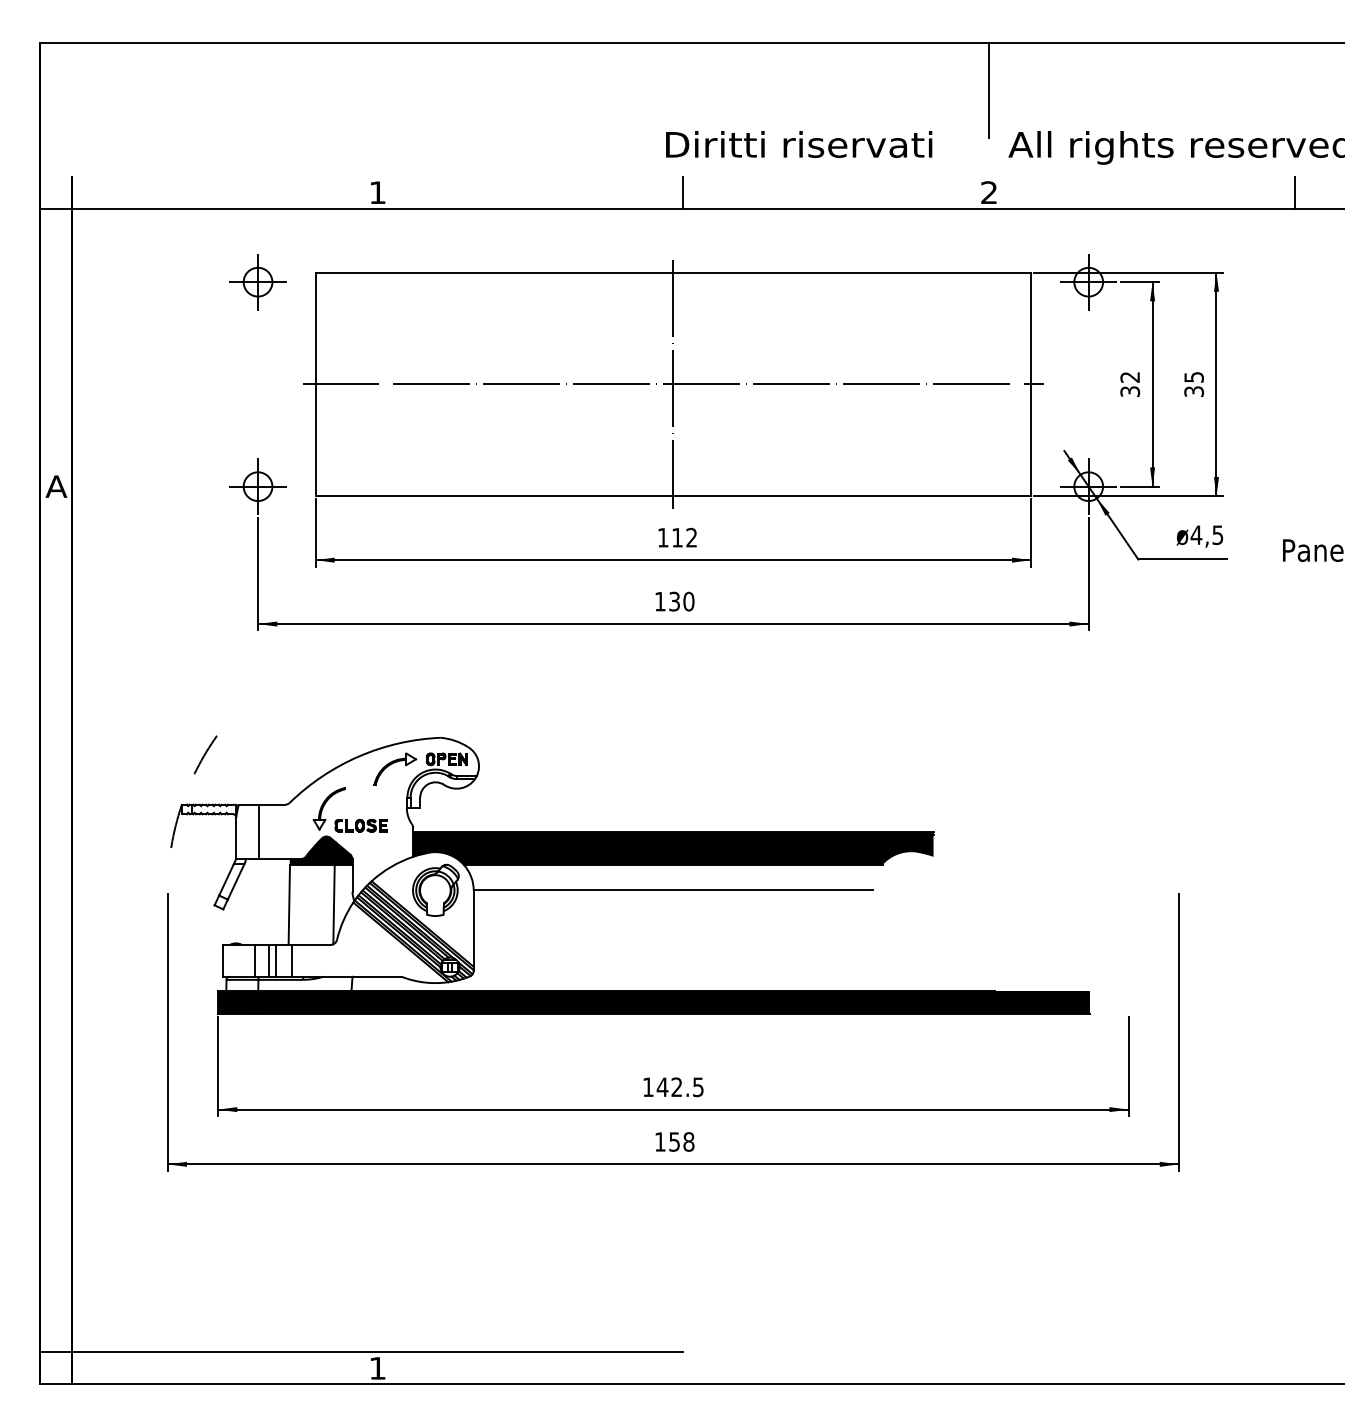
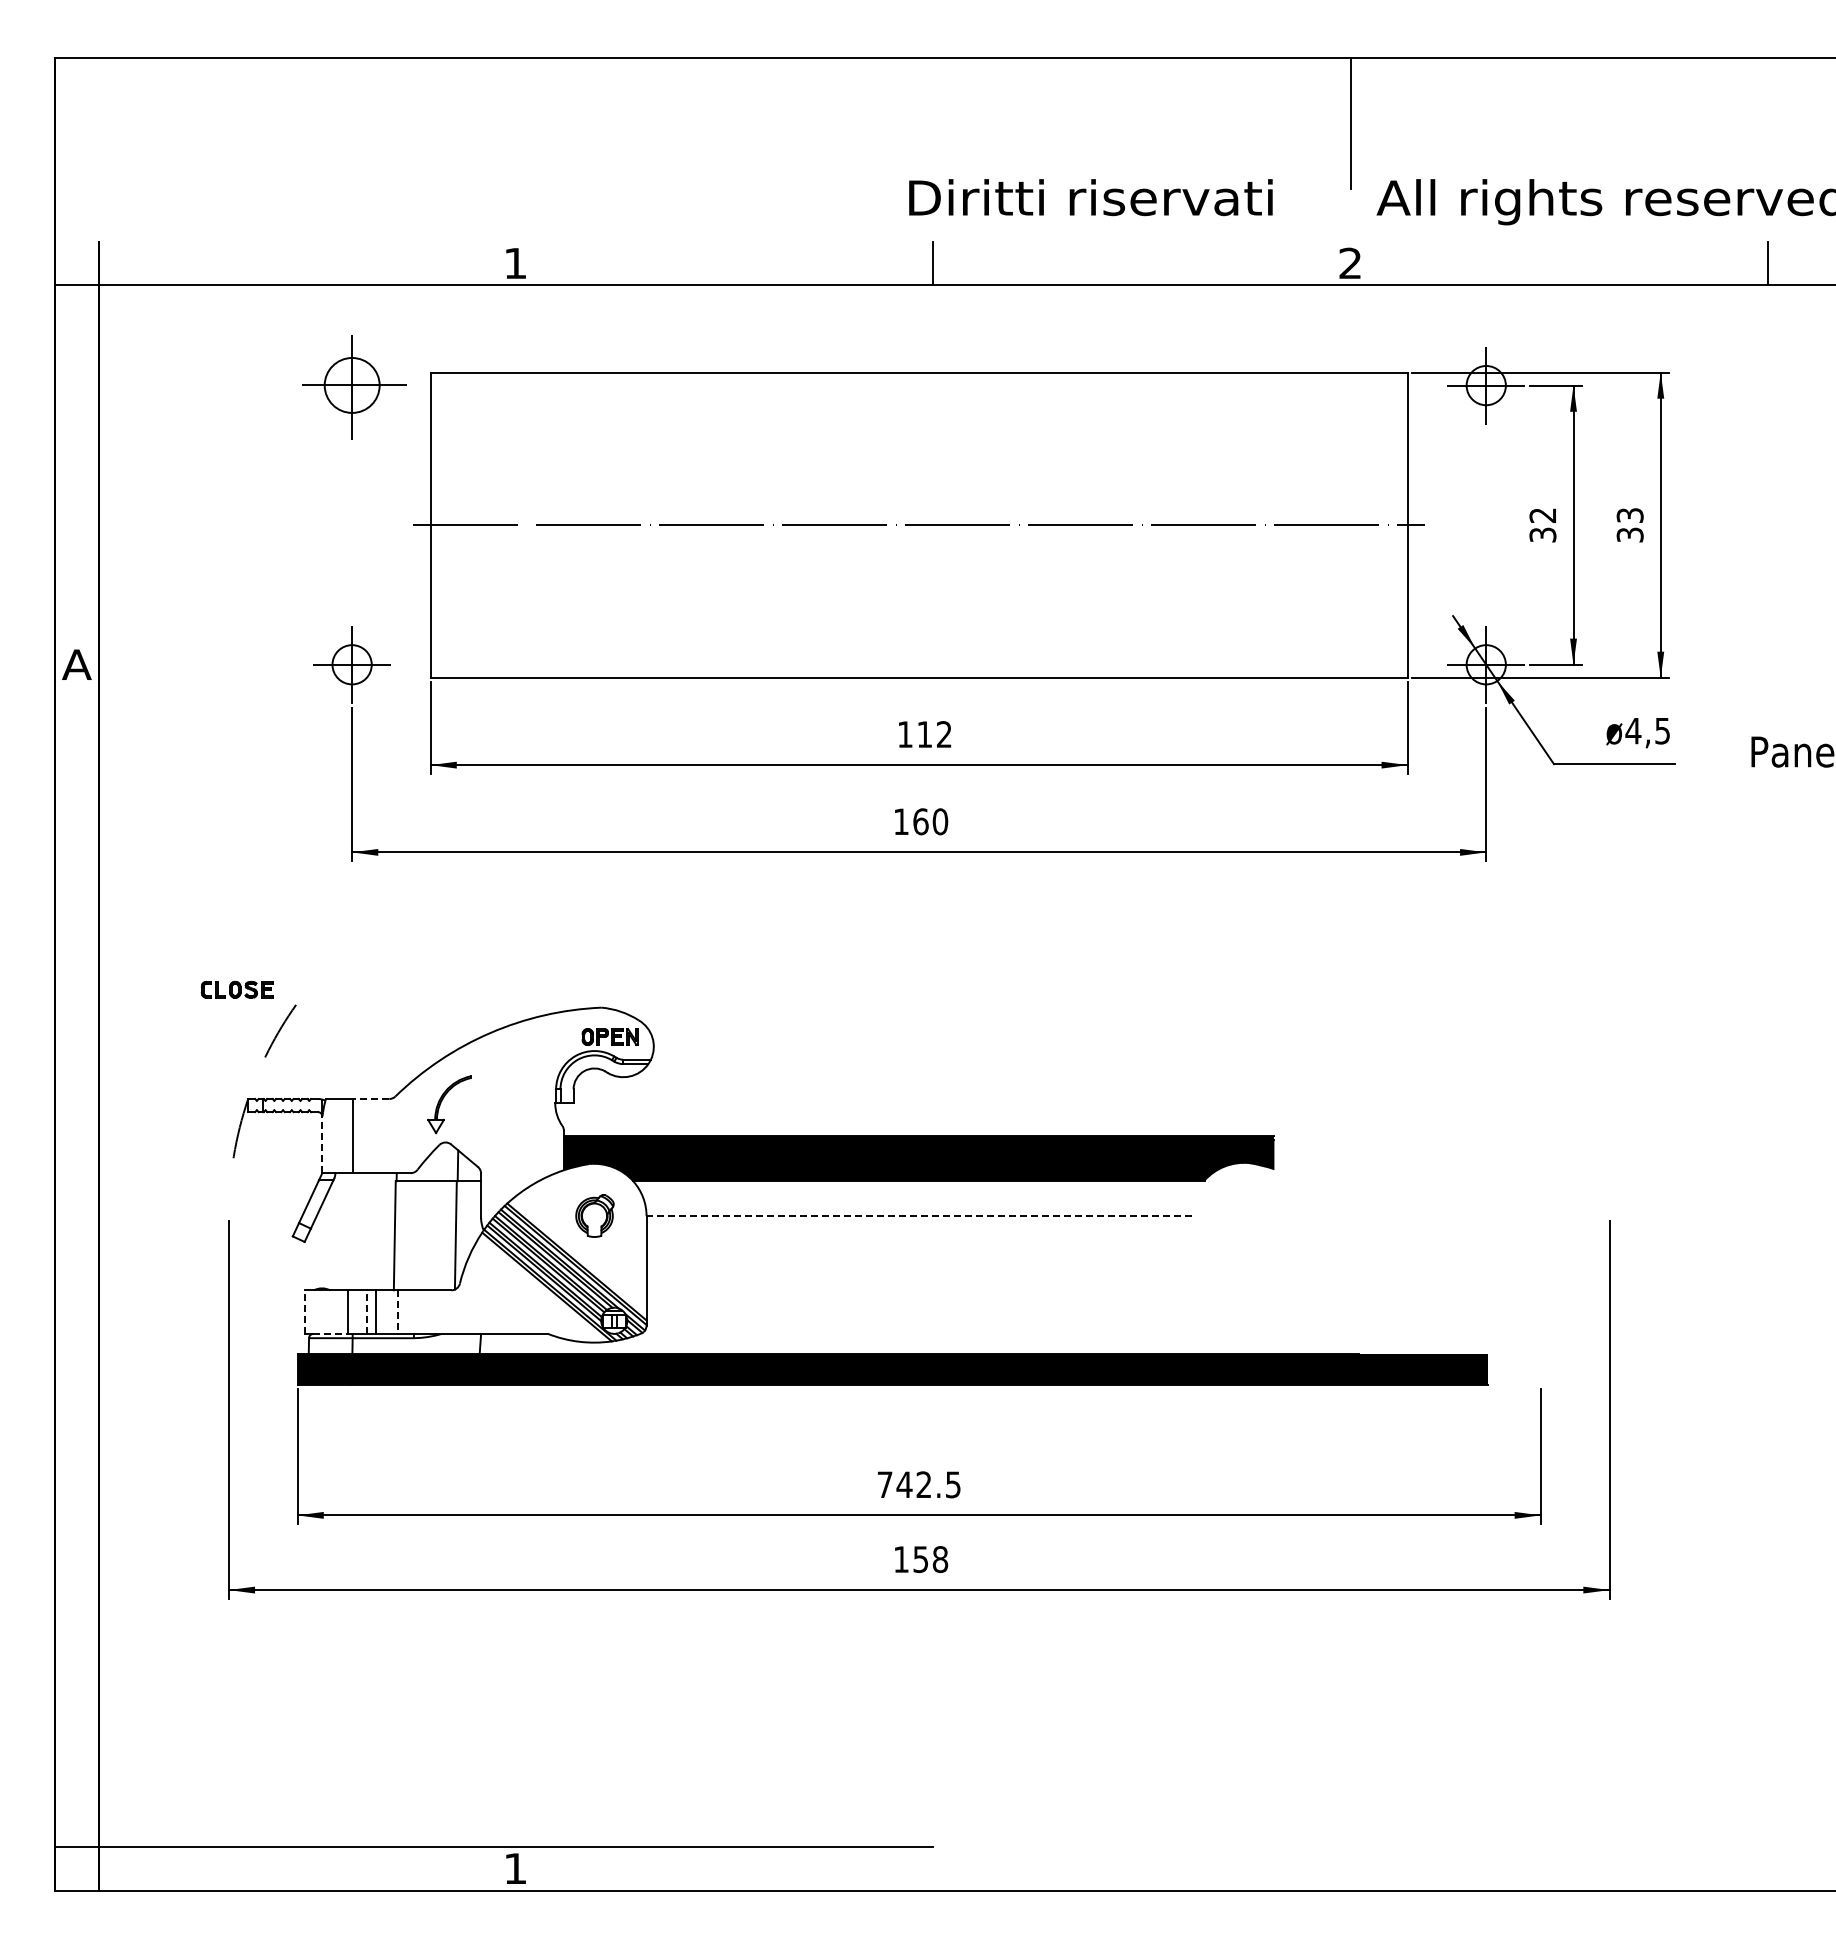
part: (257, 282) -> (351, 385), size x1.4
text: (1193, 377) -> (1629, 515), 35 -> 33
line: (673, 384) -> (919, 525), removed
text: (674, 601) -> (920, 821), 130 -> 160
part: (393, 764) -> (536, 1043), removed
line: (271, 805) -> (370, 1099), solid -> dashed
part: (360, 825) -> (236, 989), moved
line: (236, 838) -> (322, 1144), solid -> dashed
fill: (321, 850) -> (438, 1161), removed
part: (435, 890) -> (594, 1215), size x0.6
line: (673, 890) -> (919, 1216), solid -> dashed
line: (223, 961) -> (304, 1312), solid -> dashed
line: (269, 961) -> (367, 1312), solid -> dashed
line: (291, 961) -> (397, 1312), solid -> dashed
line: (242, 976) -> (331, 1333), solid -> dashed
text: (647, 1087) -> (884, 1484), 142.5 -> 742.5

